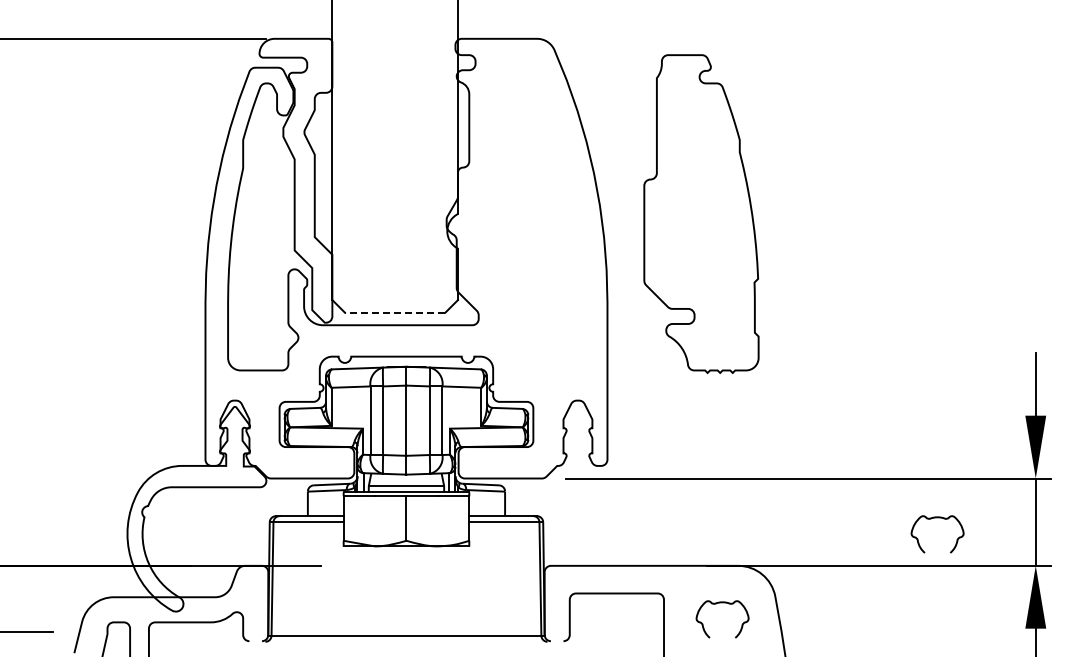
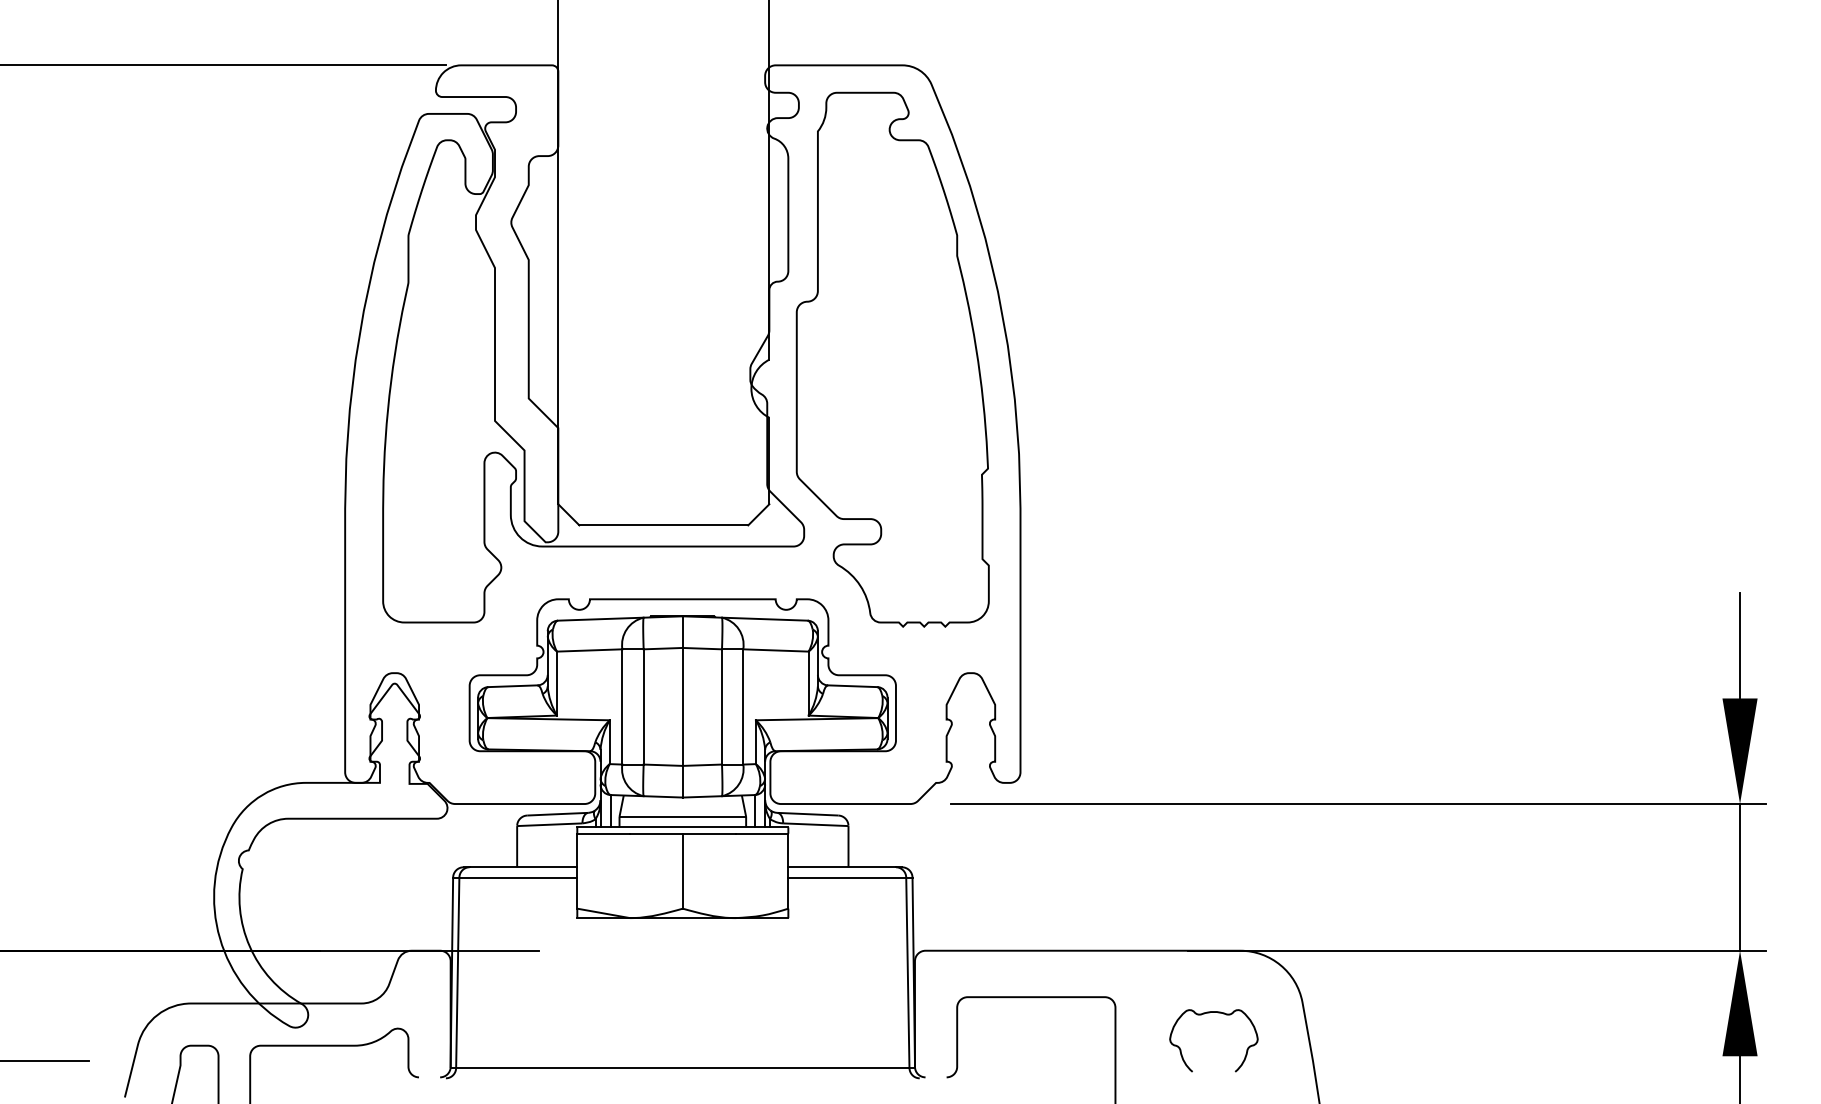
part: (701, 213) -> (892, 358), moved
line: (394, 312) -> (662, 525), dashed -> solid
curve: (937, 518) -> (1574, 871), removed

